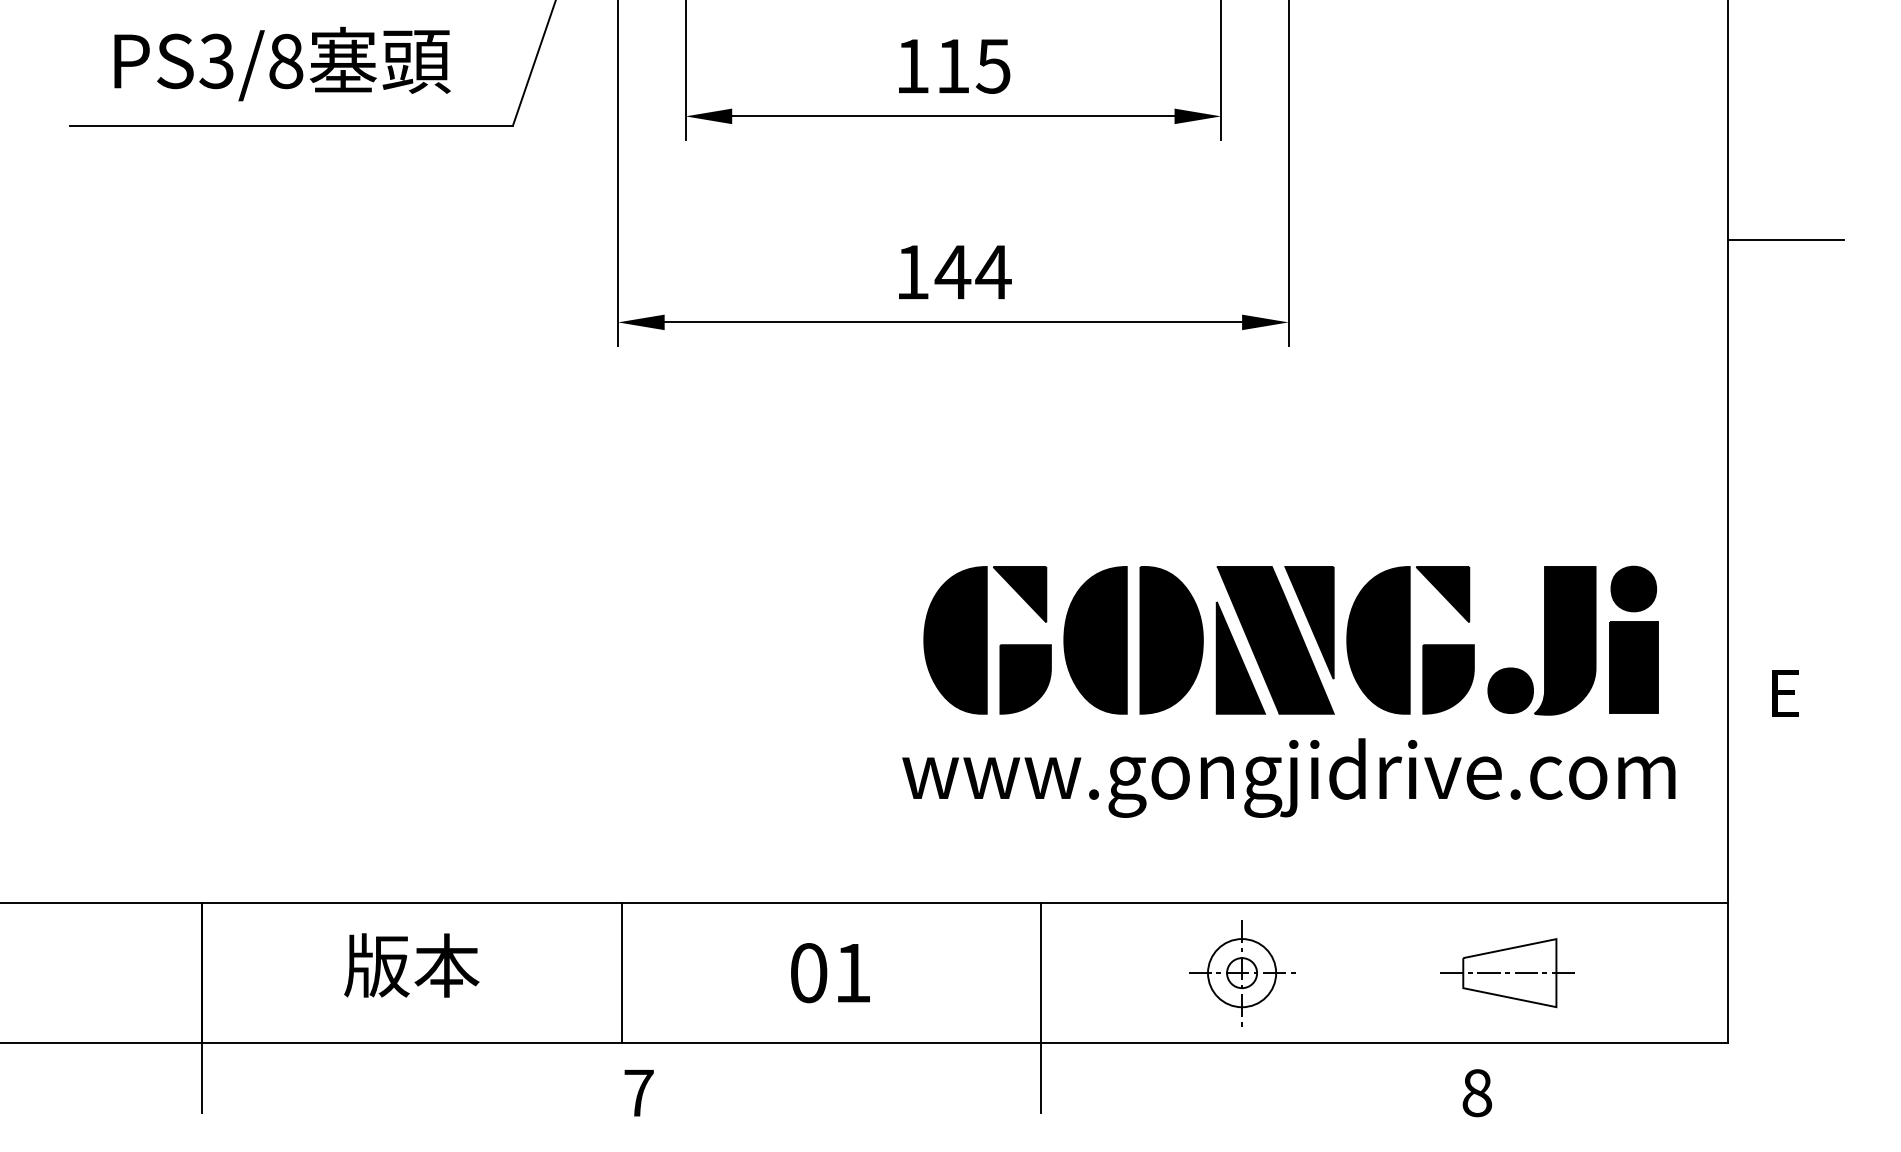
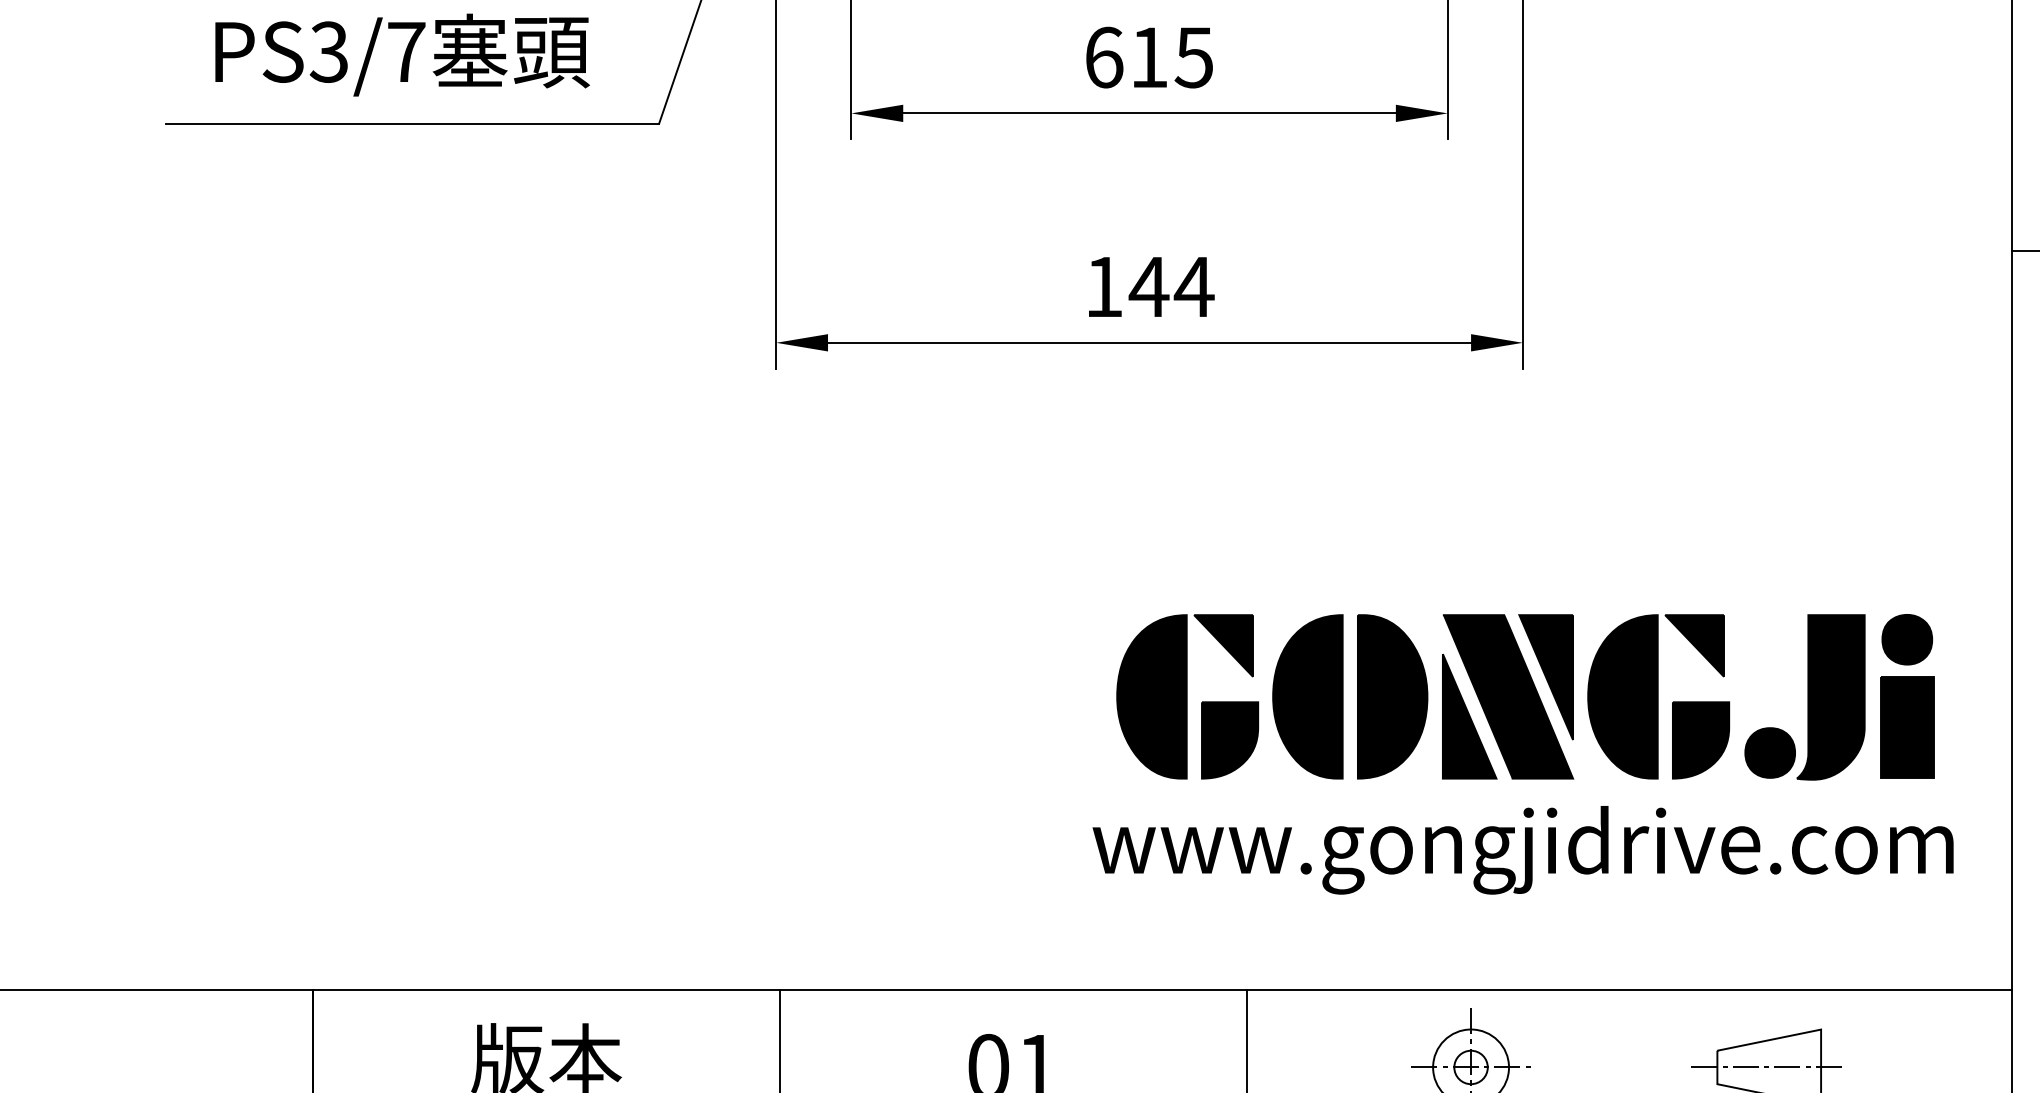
text: (286, 61) -> (406, 52), PS3/8 -> PS3/7
text: (912, 65) -> (1104, 56), 115 -> 615

